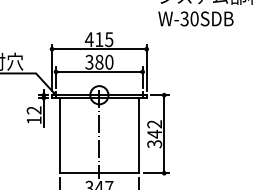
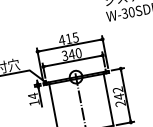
text: (99, 61) -> (71, 53), 380 -> 340
text: (33, 110) -> (32, 96), 12 -> 14
text: (154, 144) -> (120, 103), 342 -> 242

